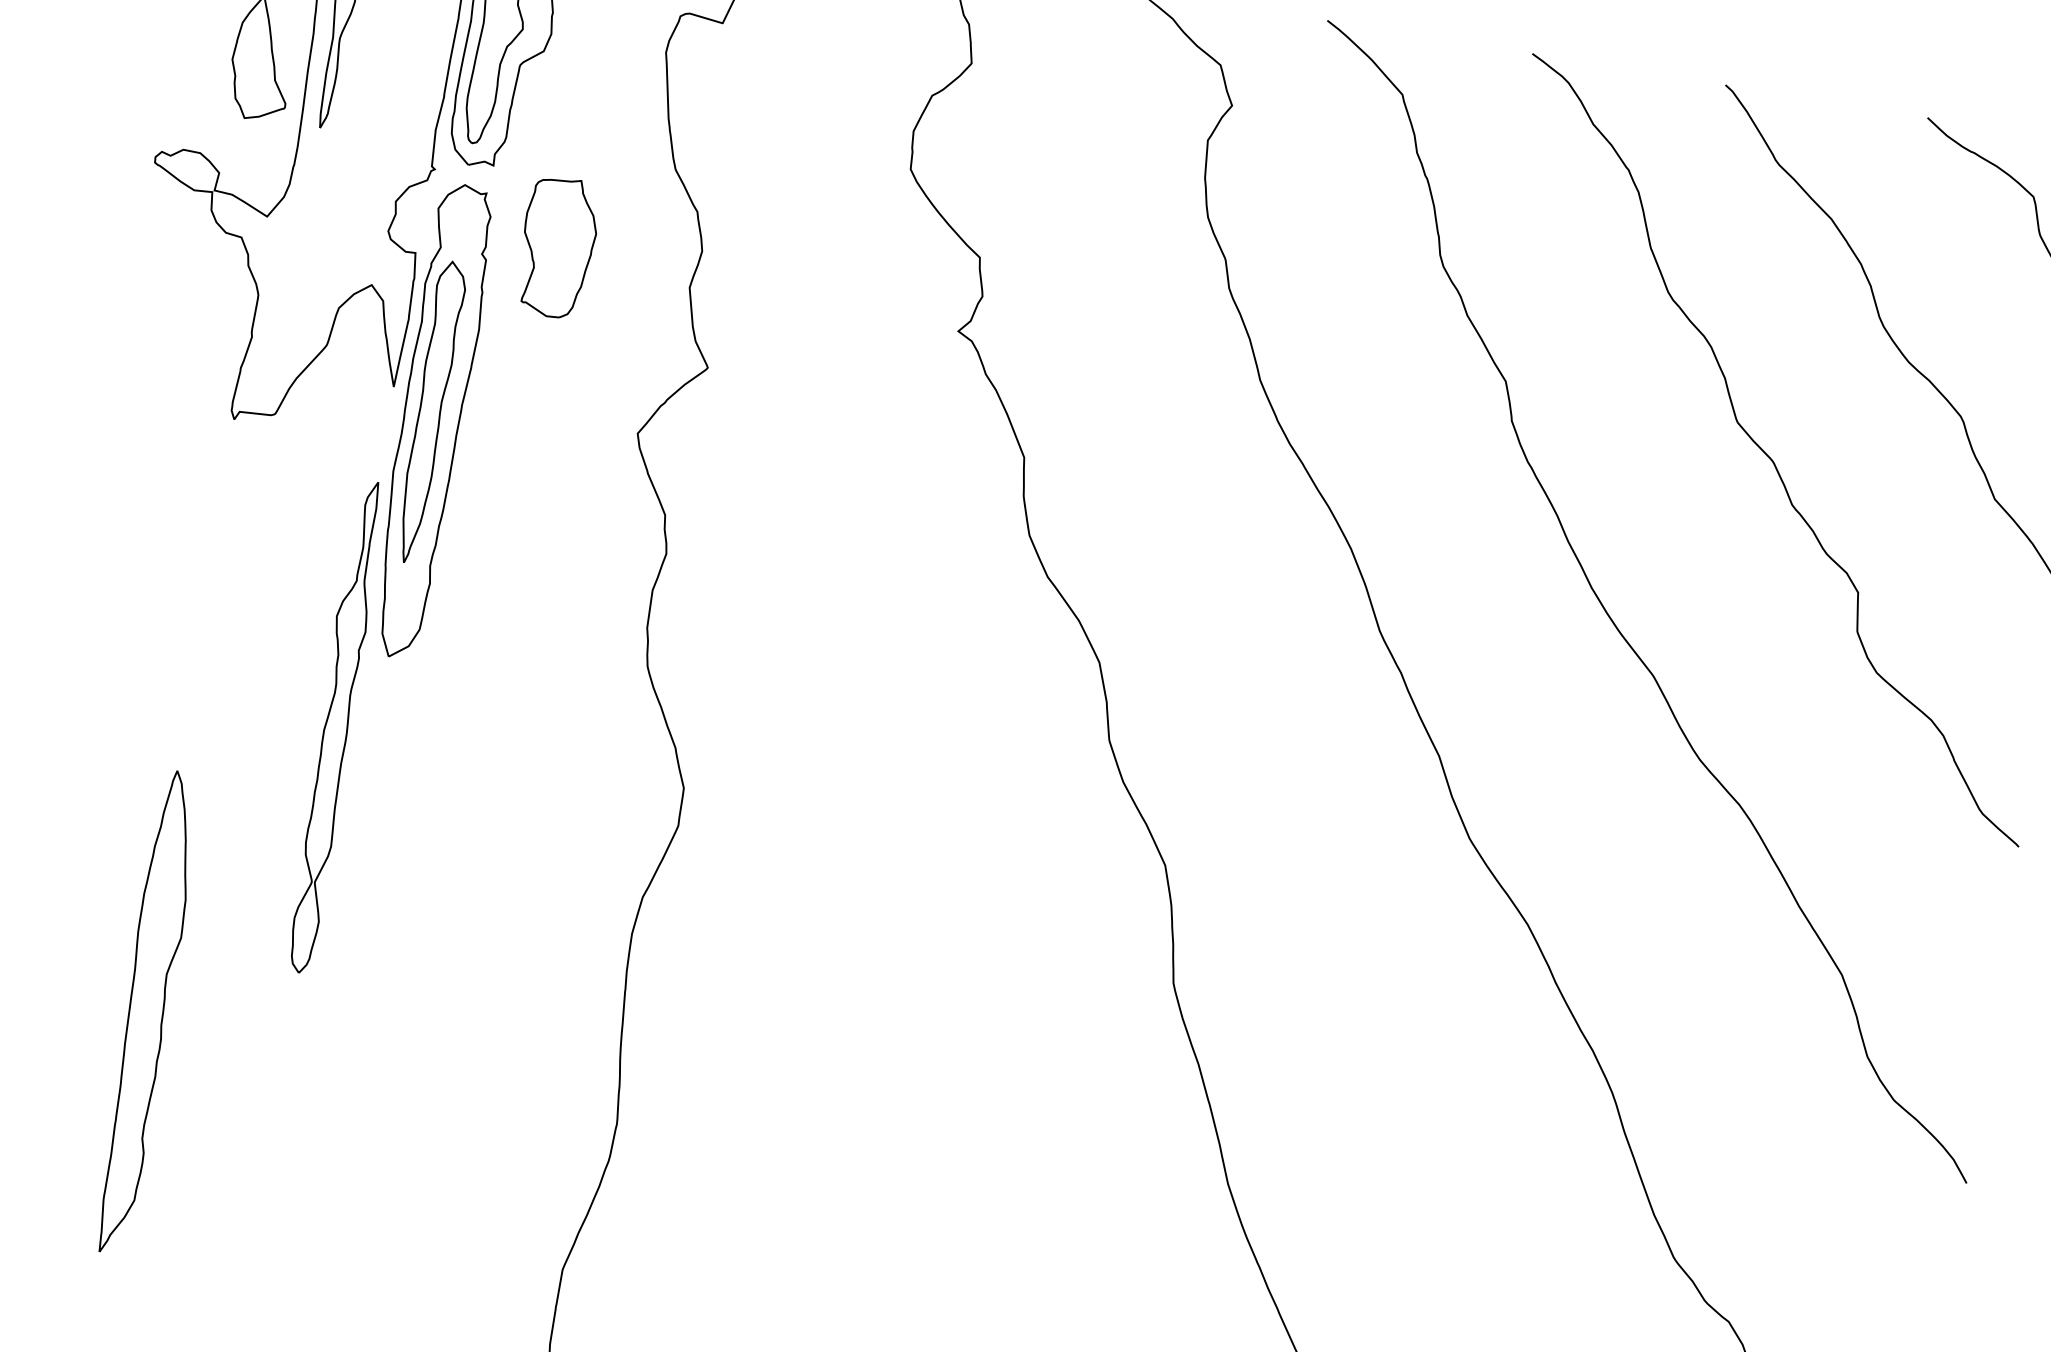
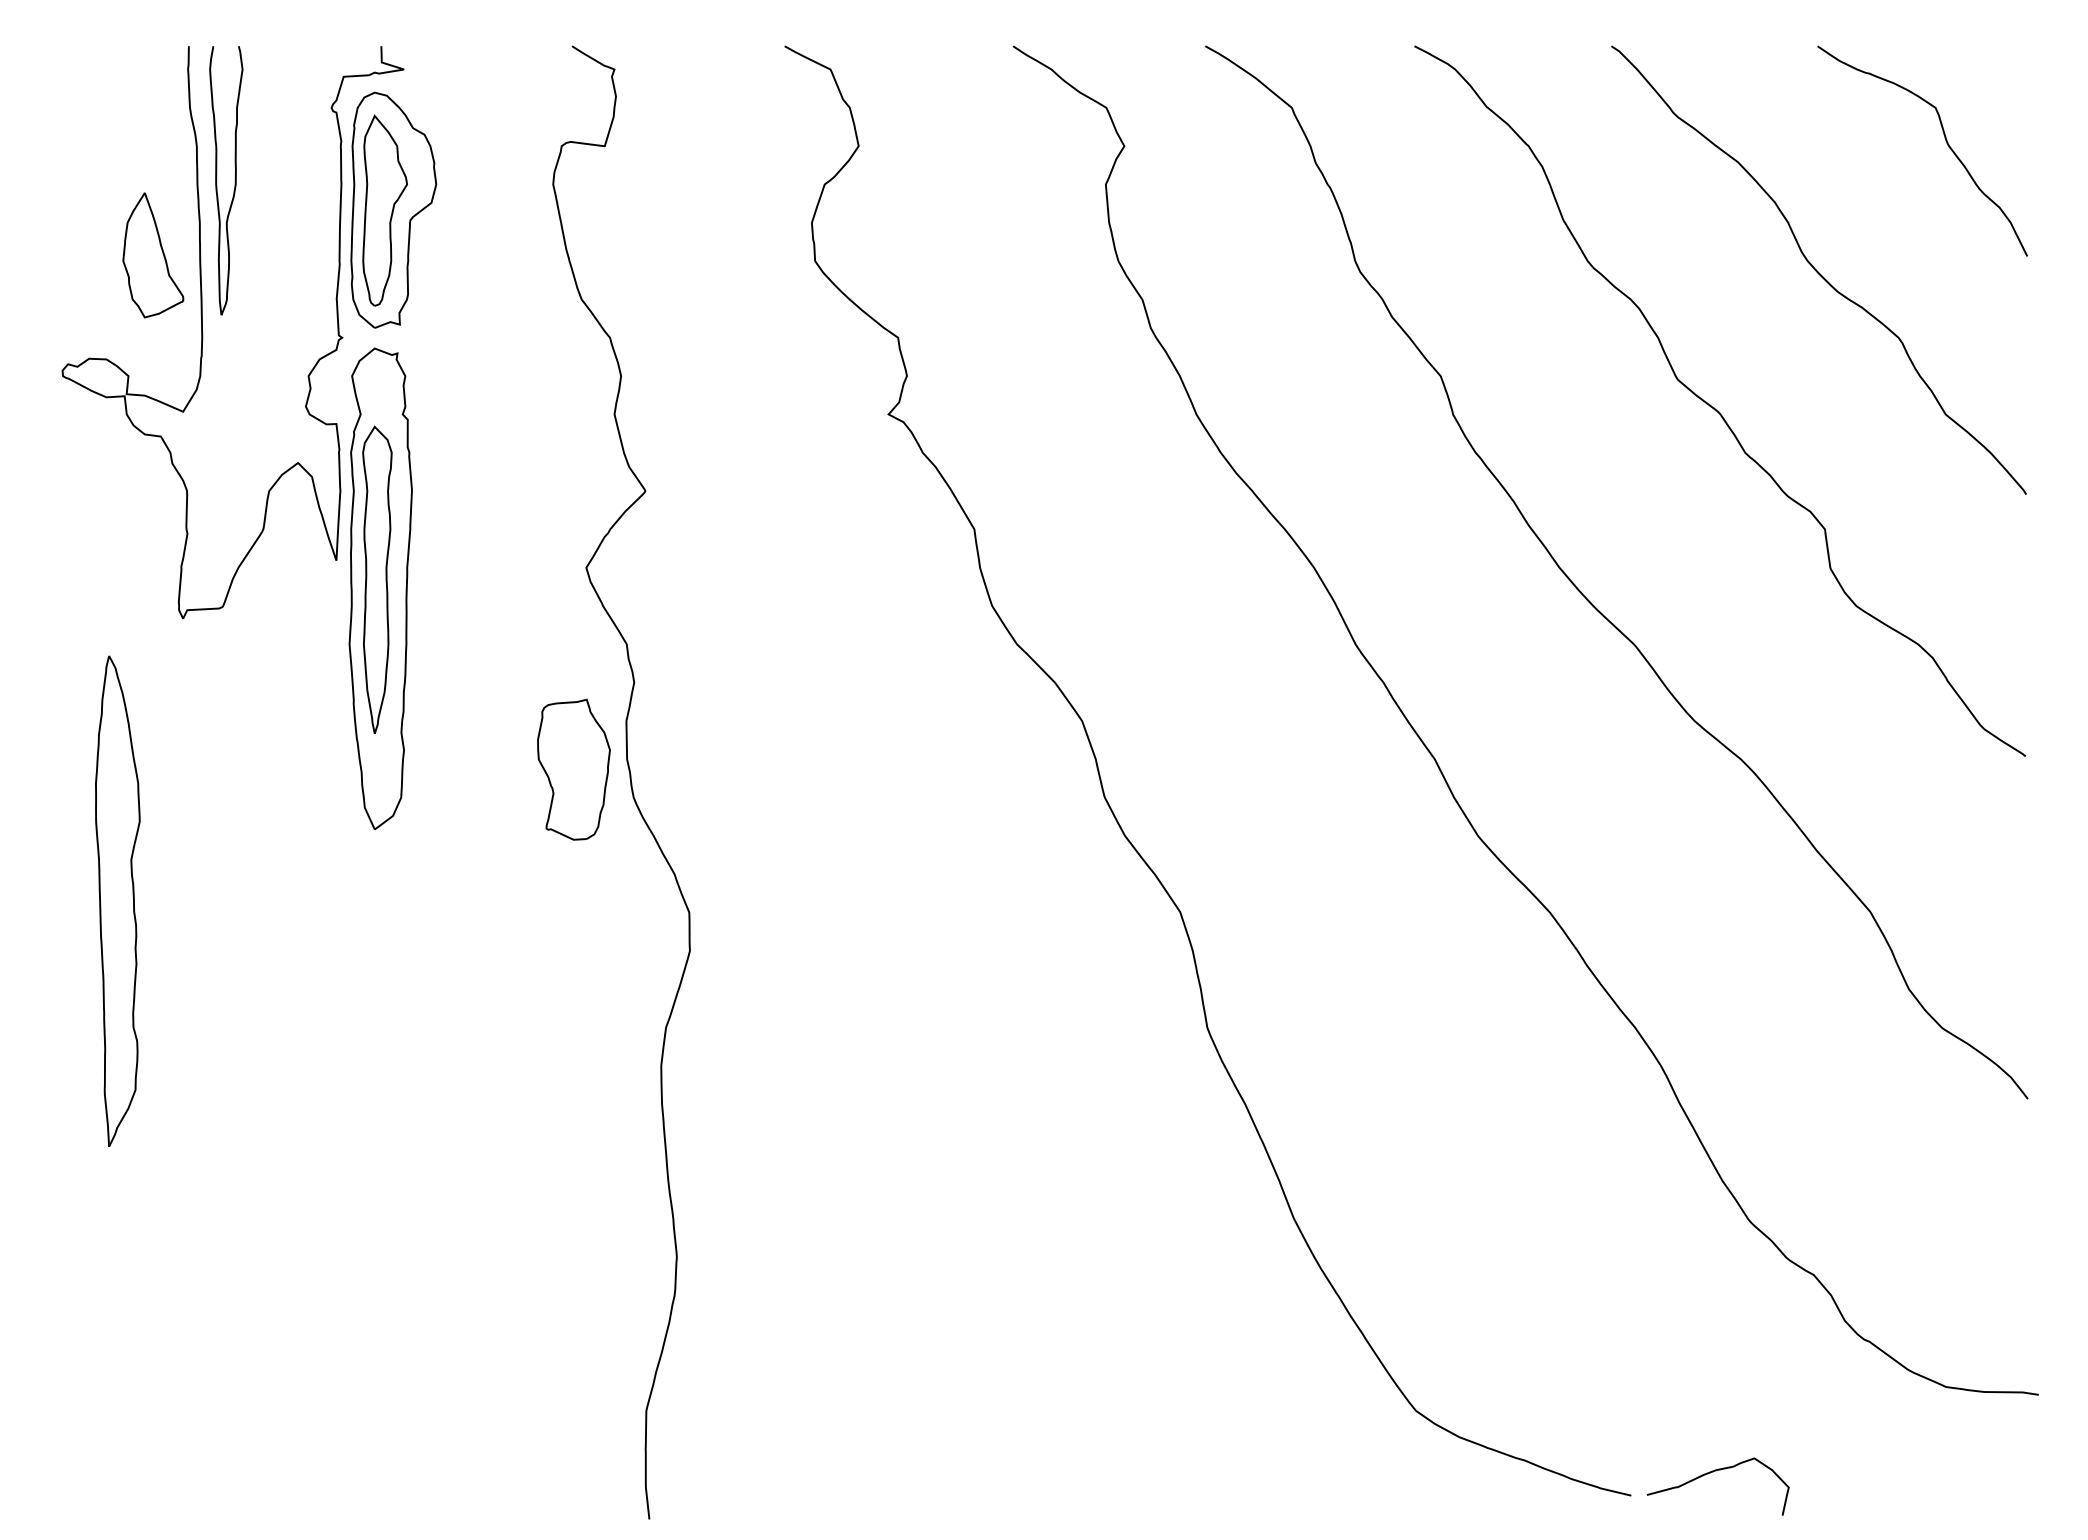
part: (557, 247) -> (573, 769), moved
part: (333, 726) -> (331, 907), removed
part: (146, 1011) -> (117, 900), moved

